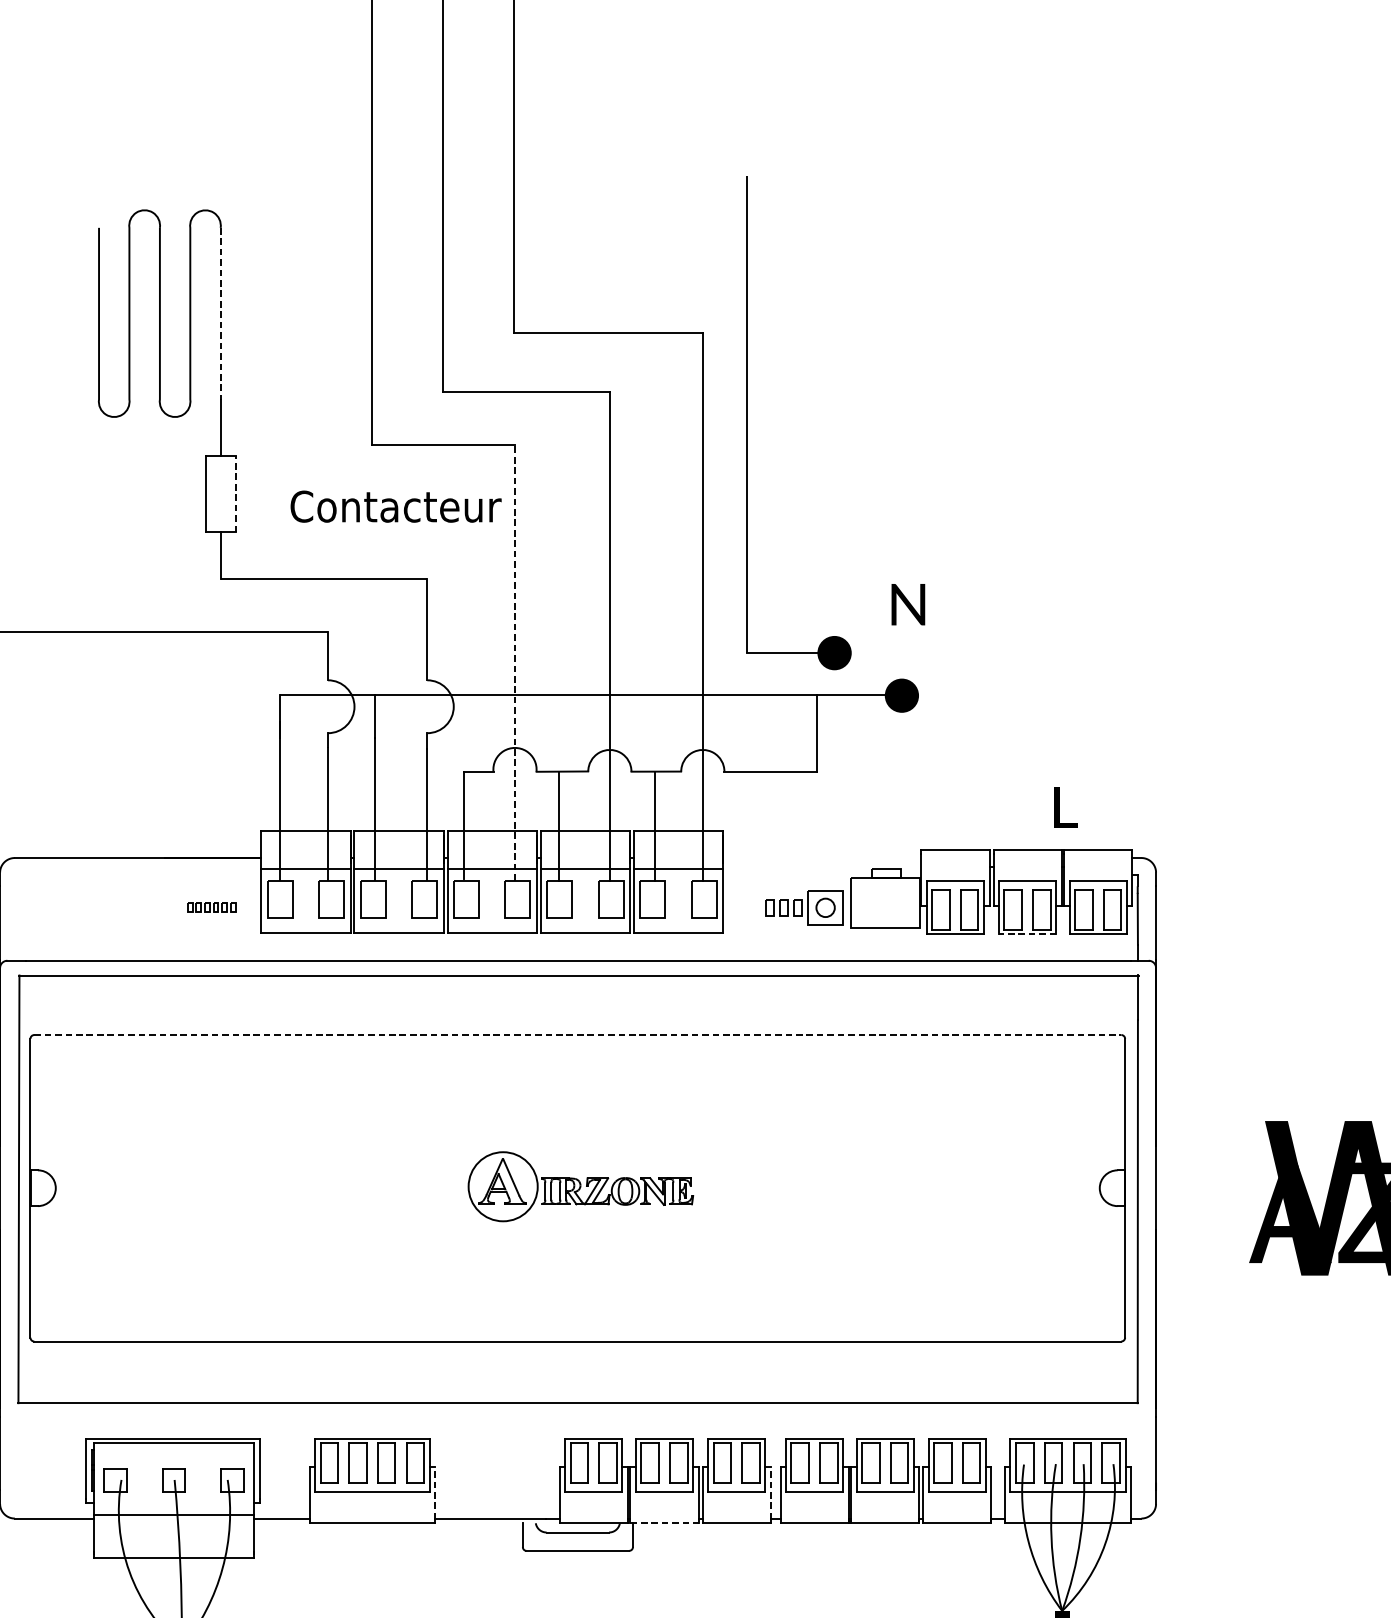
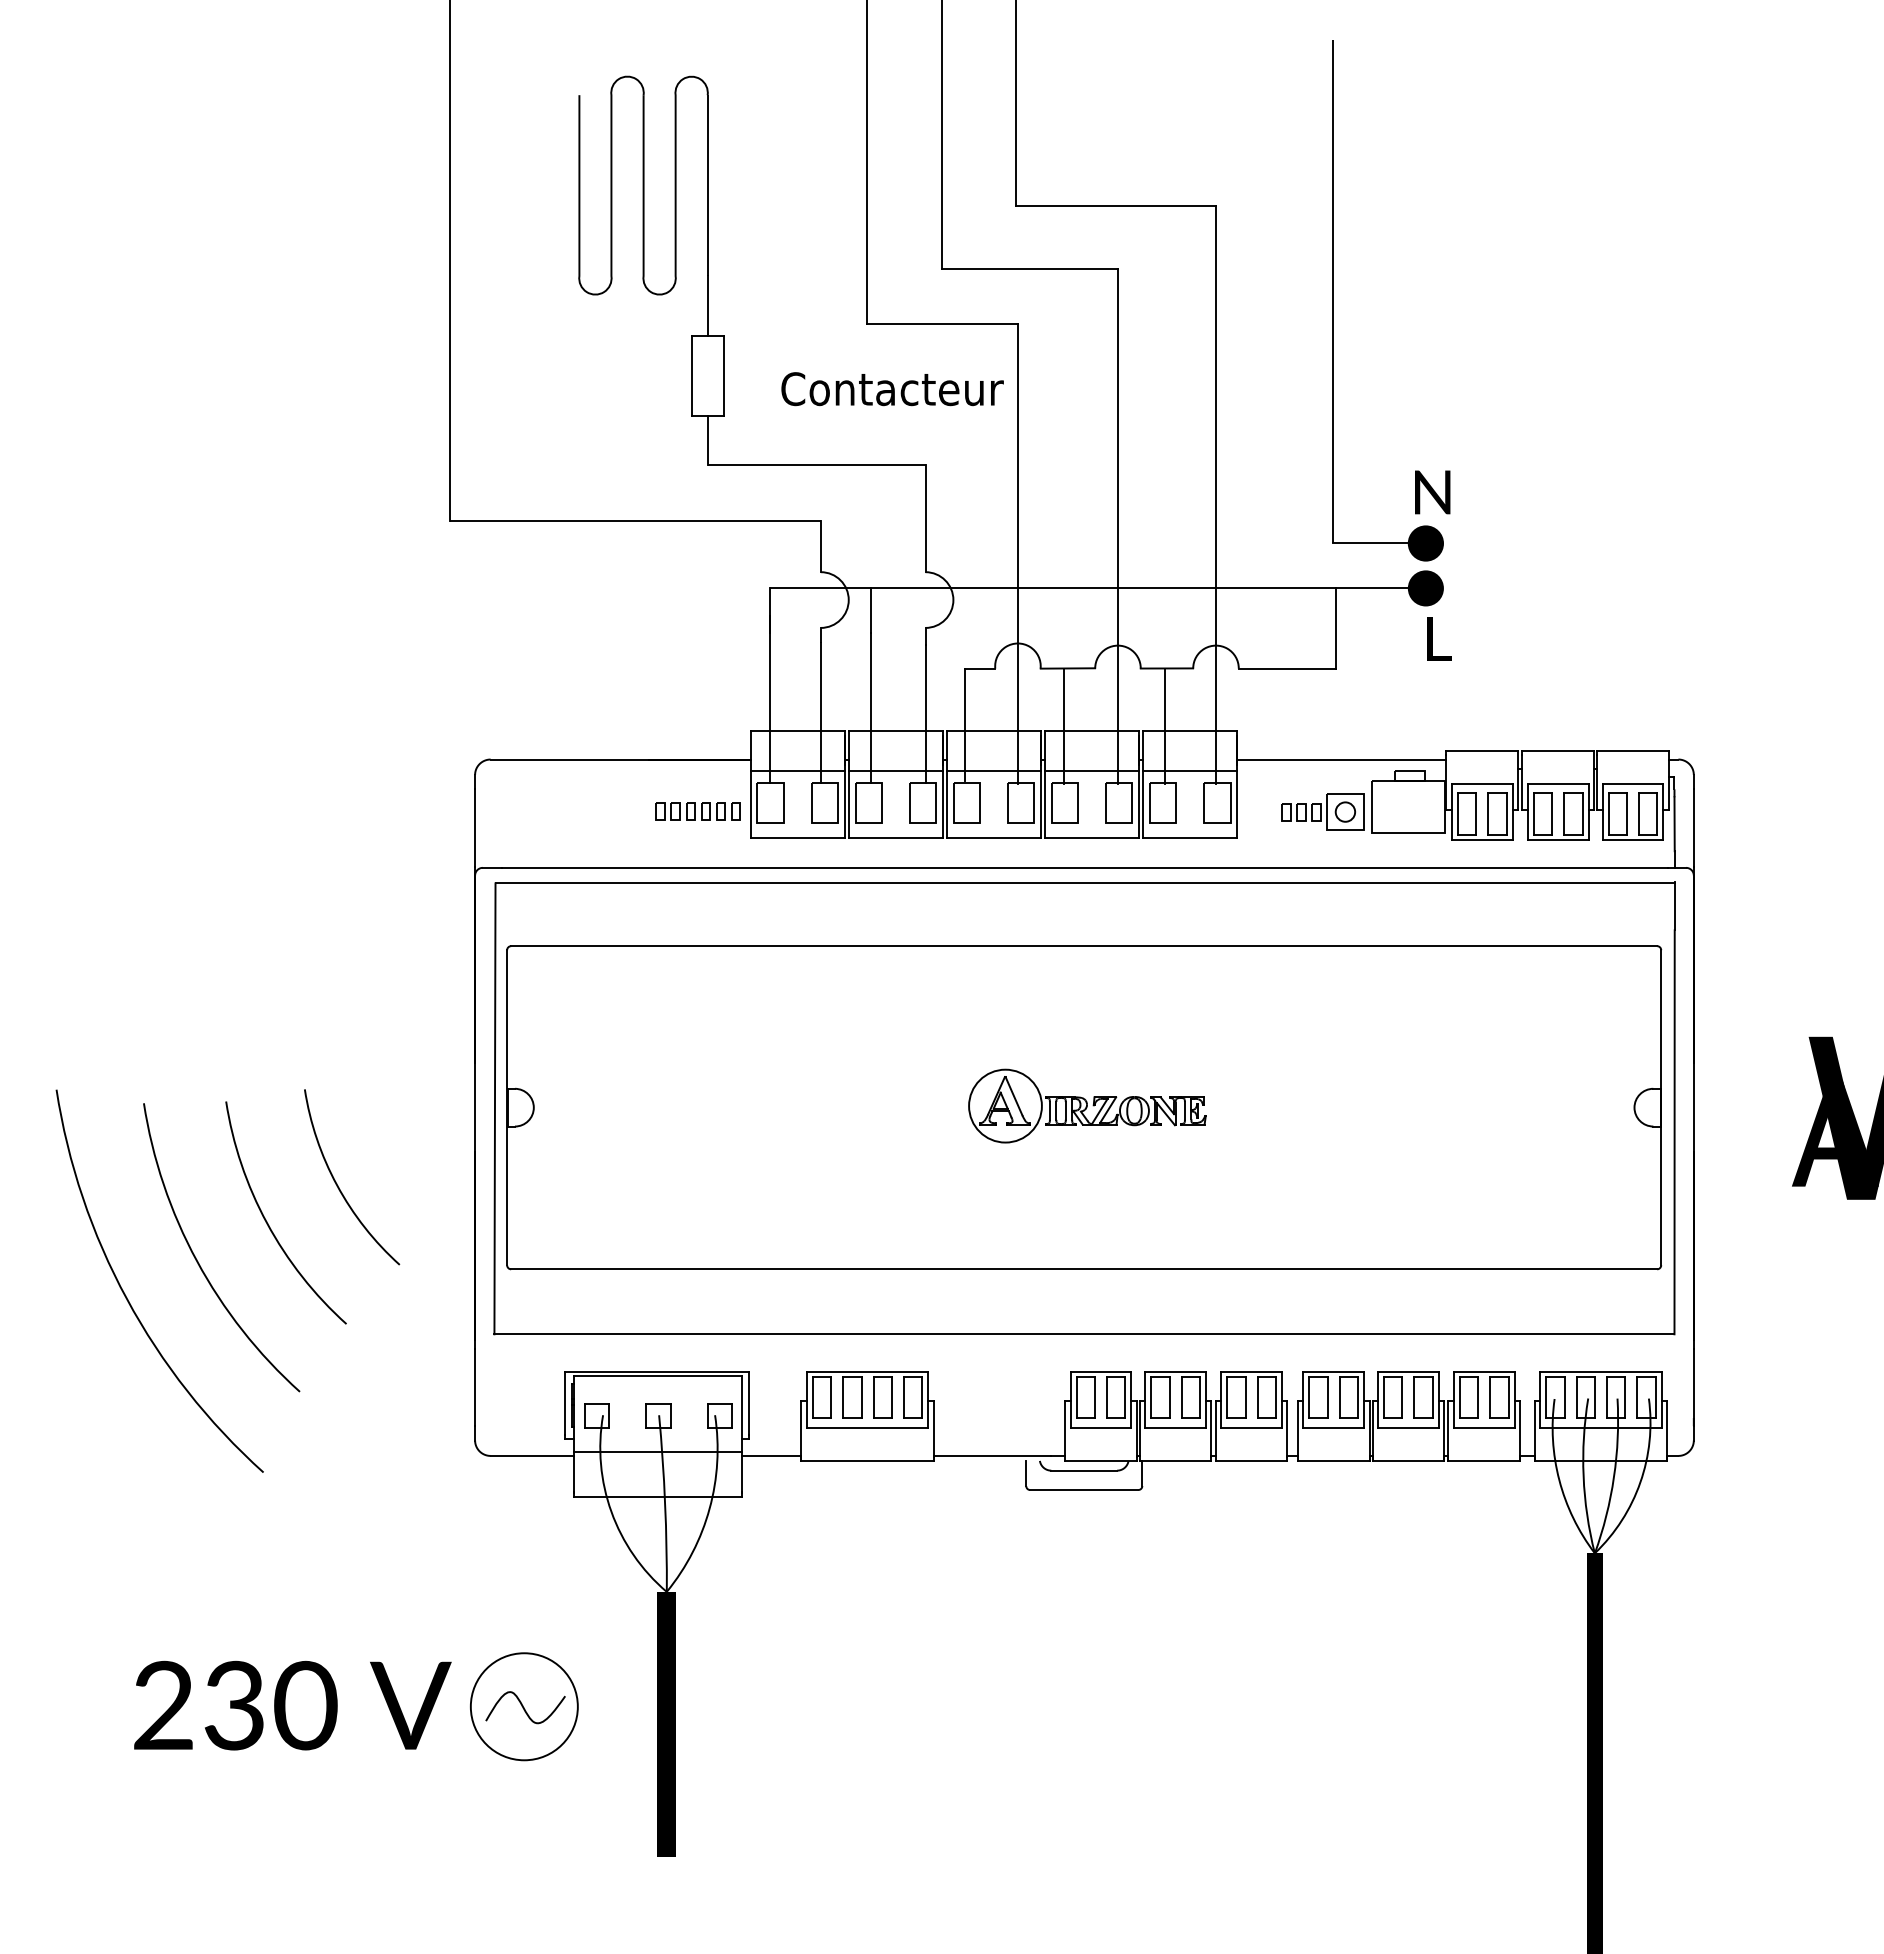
line: (220, 314) -> (707, 186), dashed -> solid
part: (746, 422) -> (1333, 300), moved
line: (235, 493) -> (723, 375), dashed -> solid
line: (514, 662) -> (1017, 553), dashed -> solid
text: (1065, 806) -> (1439, 638), moved
line: (821, 857) -> (1341, 759), added
part: (211, 907) -> (697, 811), size x1.67
line: (1026, 933) -> (1557, 839), dashed -> solid
line: (578, 1035) -> (1084, 946), dashed -> solid
line: (434, 1493) -> (933, 1429), dashed -> solid
line: (770, 1493) -> (1287, 1429), dashed -> solid
line: (664, 1522) -> (1175, 1460), dashed -> solid

